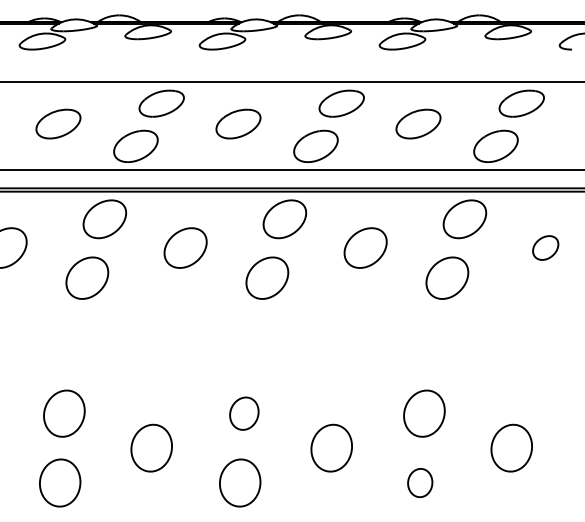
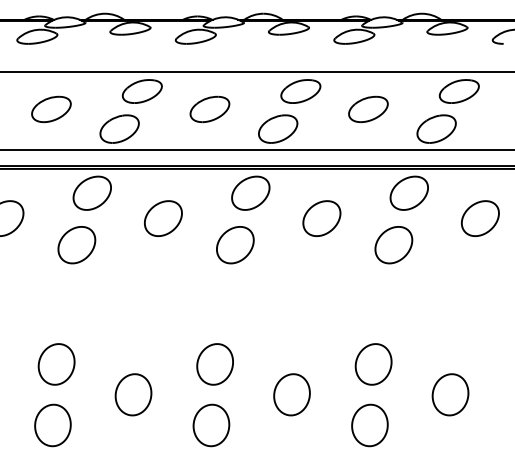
part: (545, 247) -> (480, 218), size x1.67
part: (243, 413) -> (214, 364), size x1.43
part: (419, 483) -> (369, 425), size x1.67

